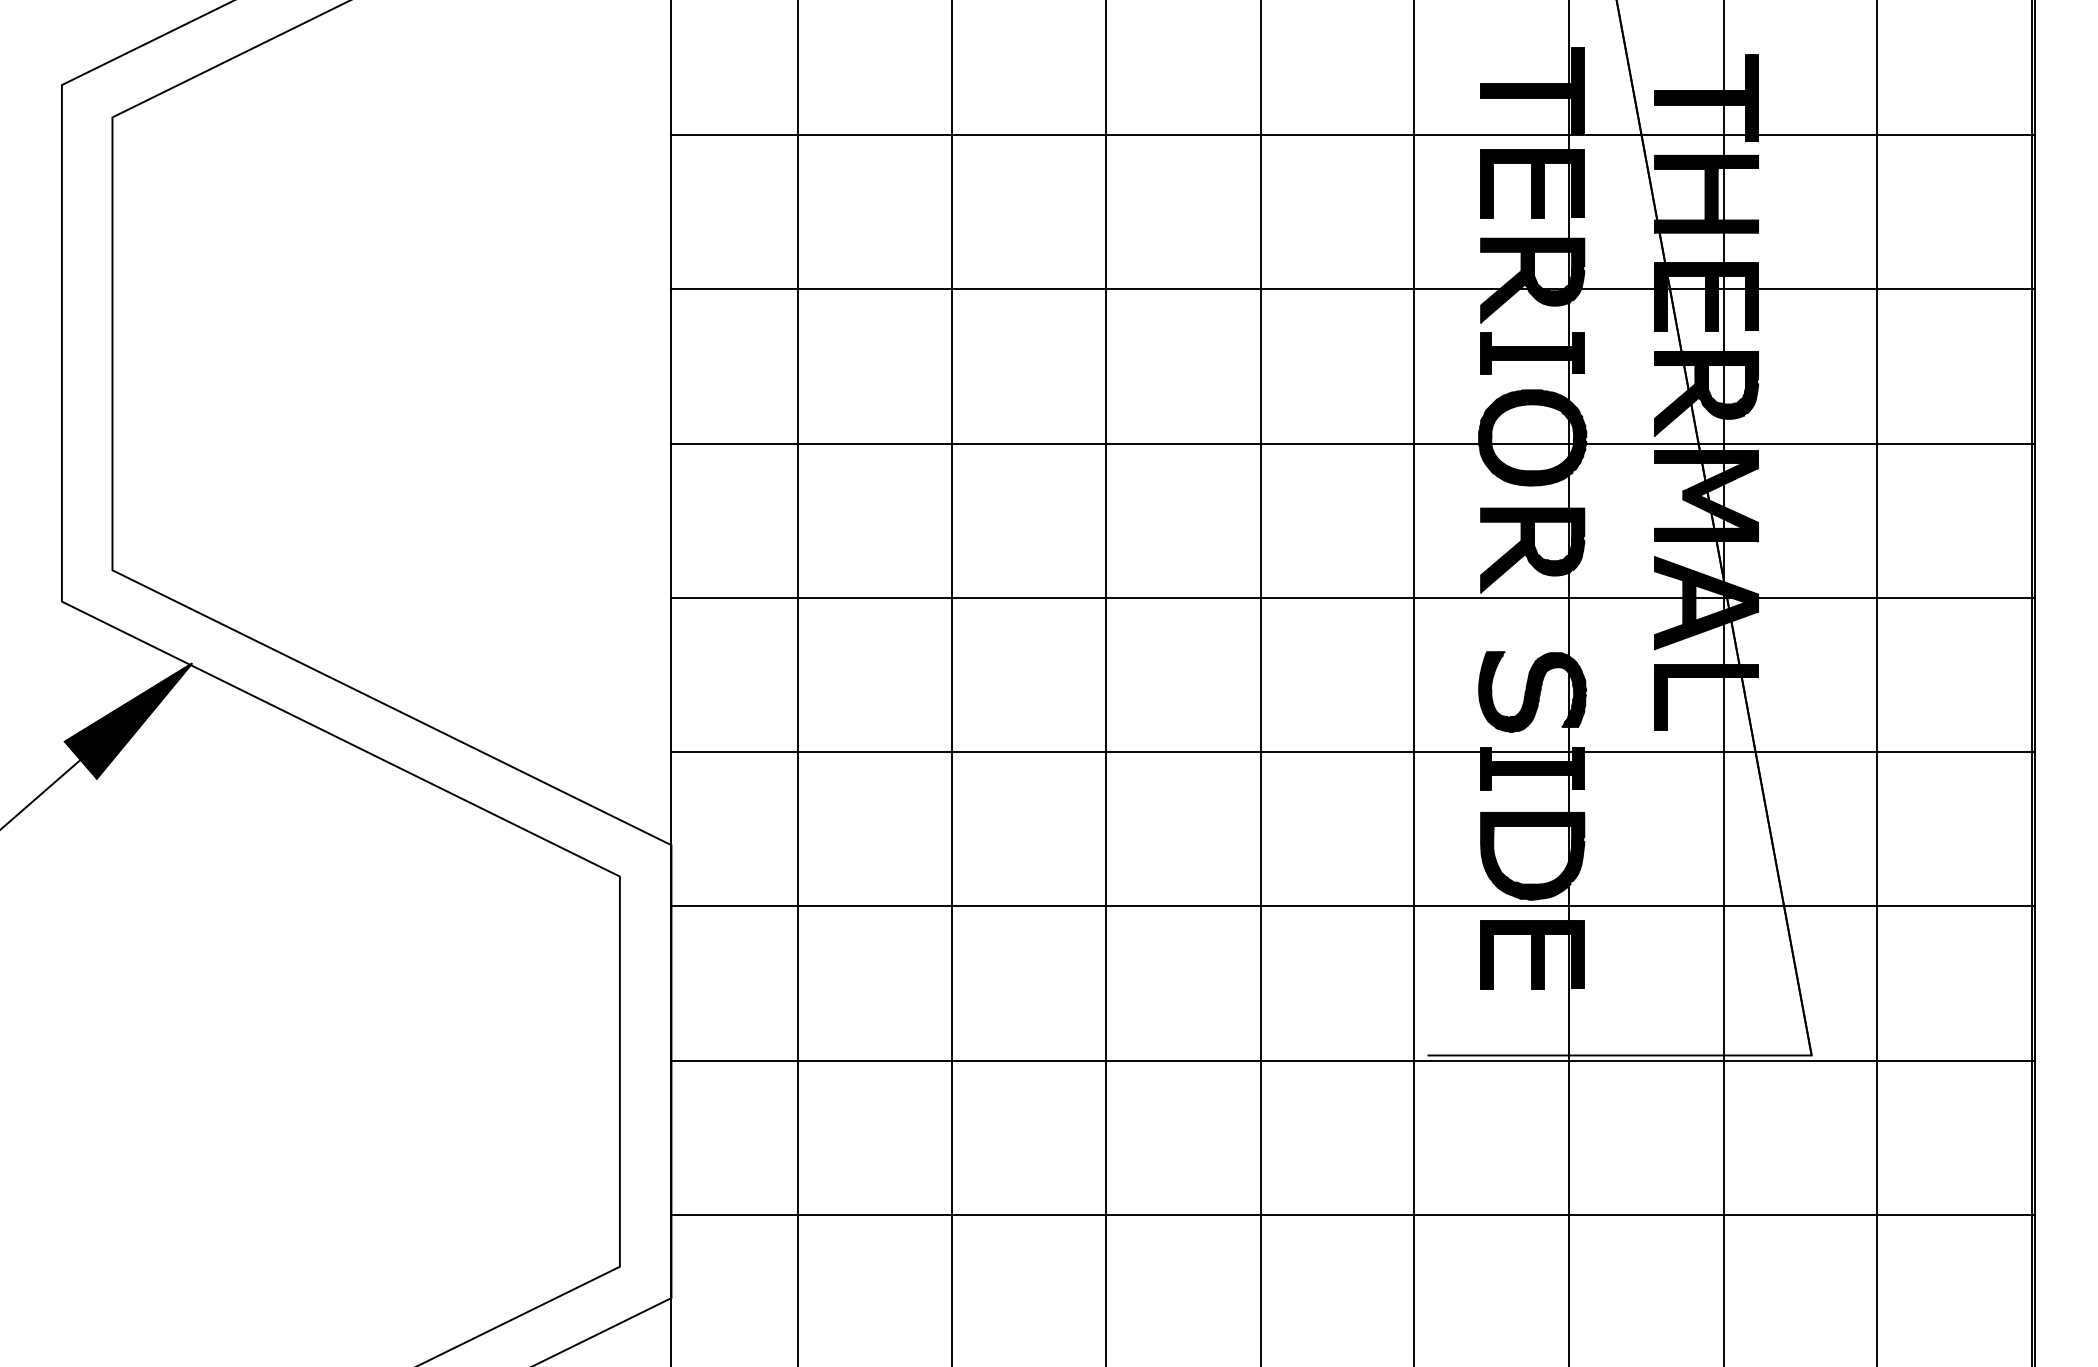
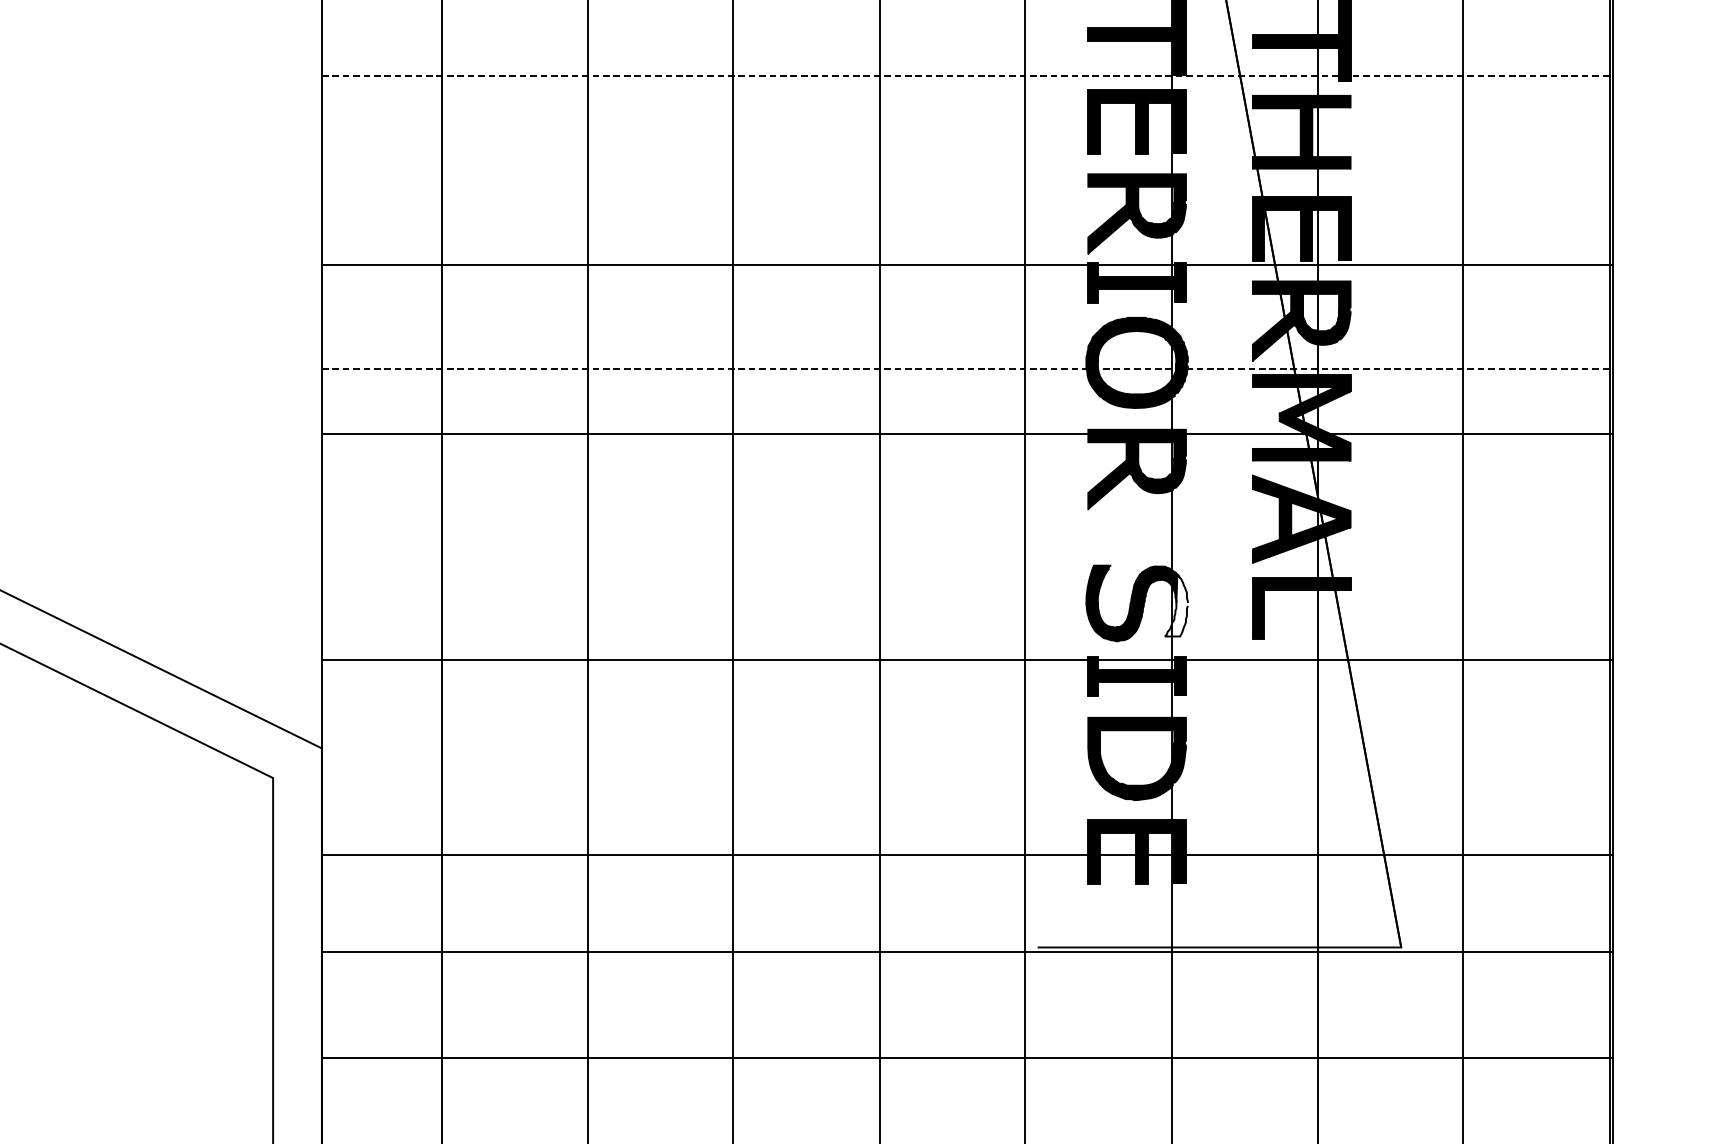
line: (1353, 134) -> (967, 75), solid -> dashed
line: (1353, 289) -> (967, 264), moved
line: (1353, 443) -> (967, 368), solid -> dashed
line: (1353, 597) -> (967, 434), moved
fill: (1573, 693) -> (1175, 604), removed
line: (1353, 905) -> (967, 854), moved
line: (1353, 1215) -> (967, 1058), moved

